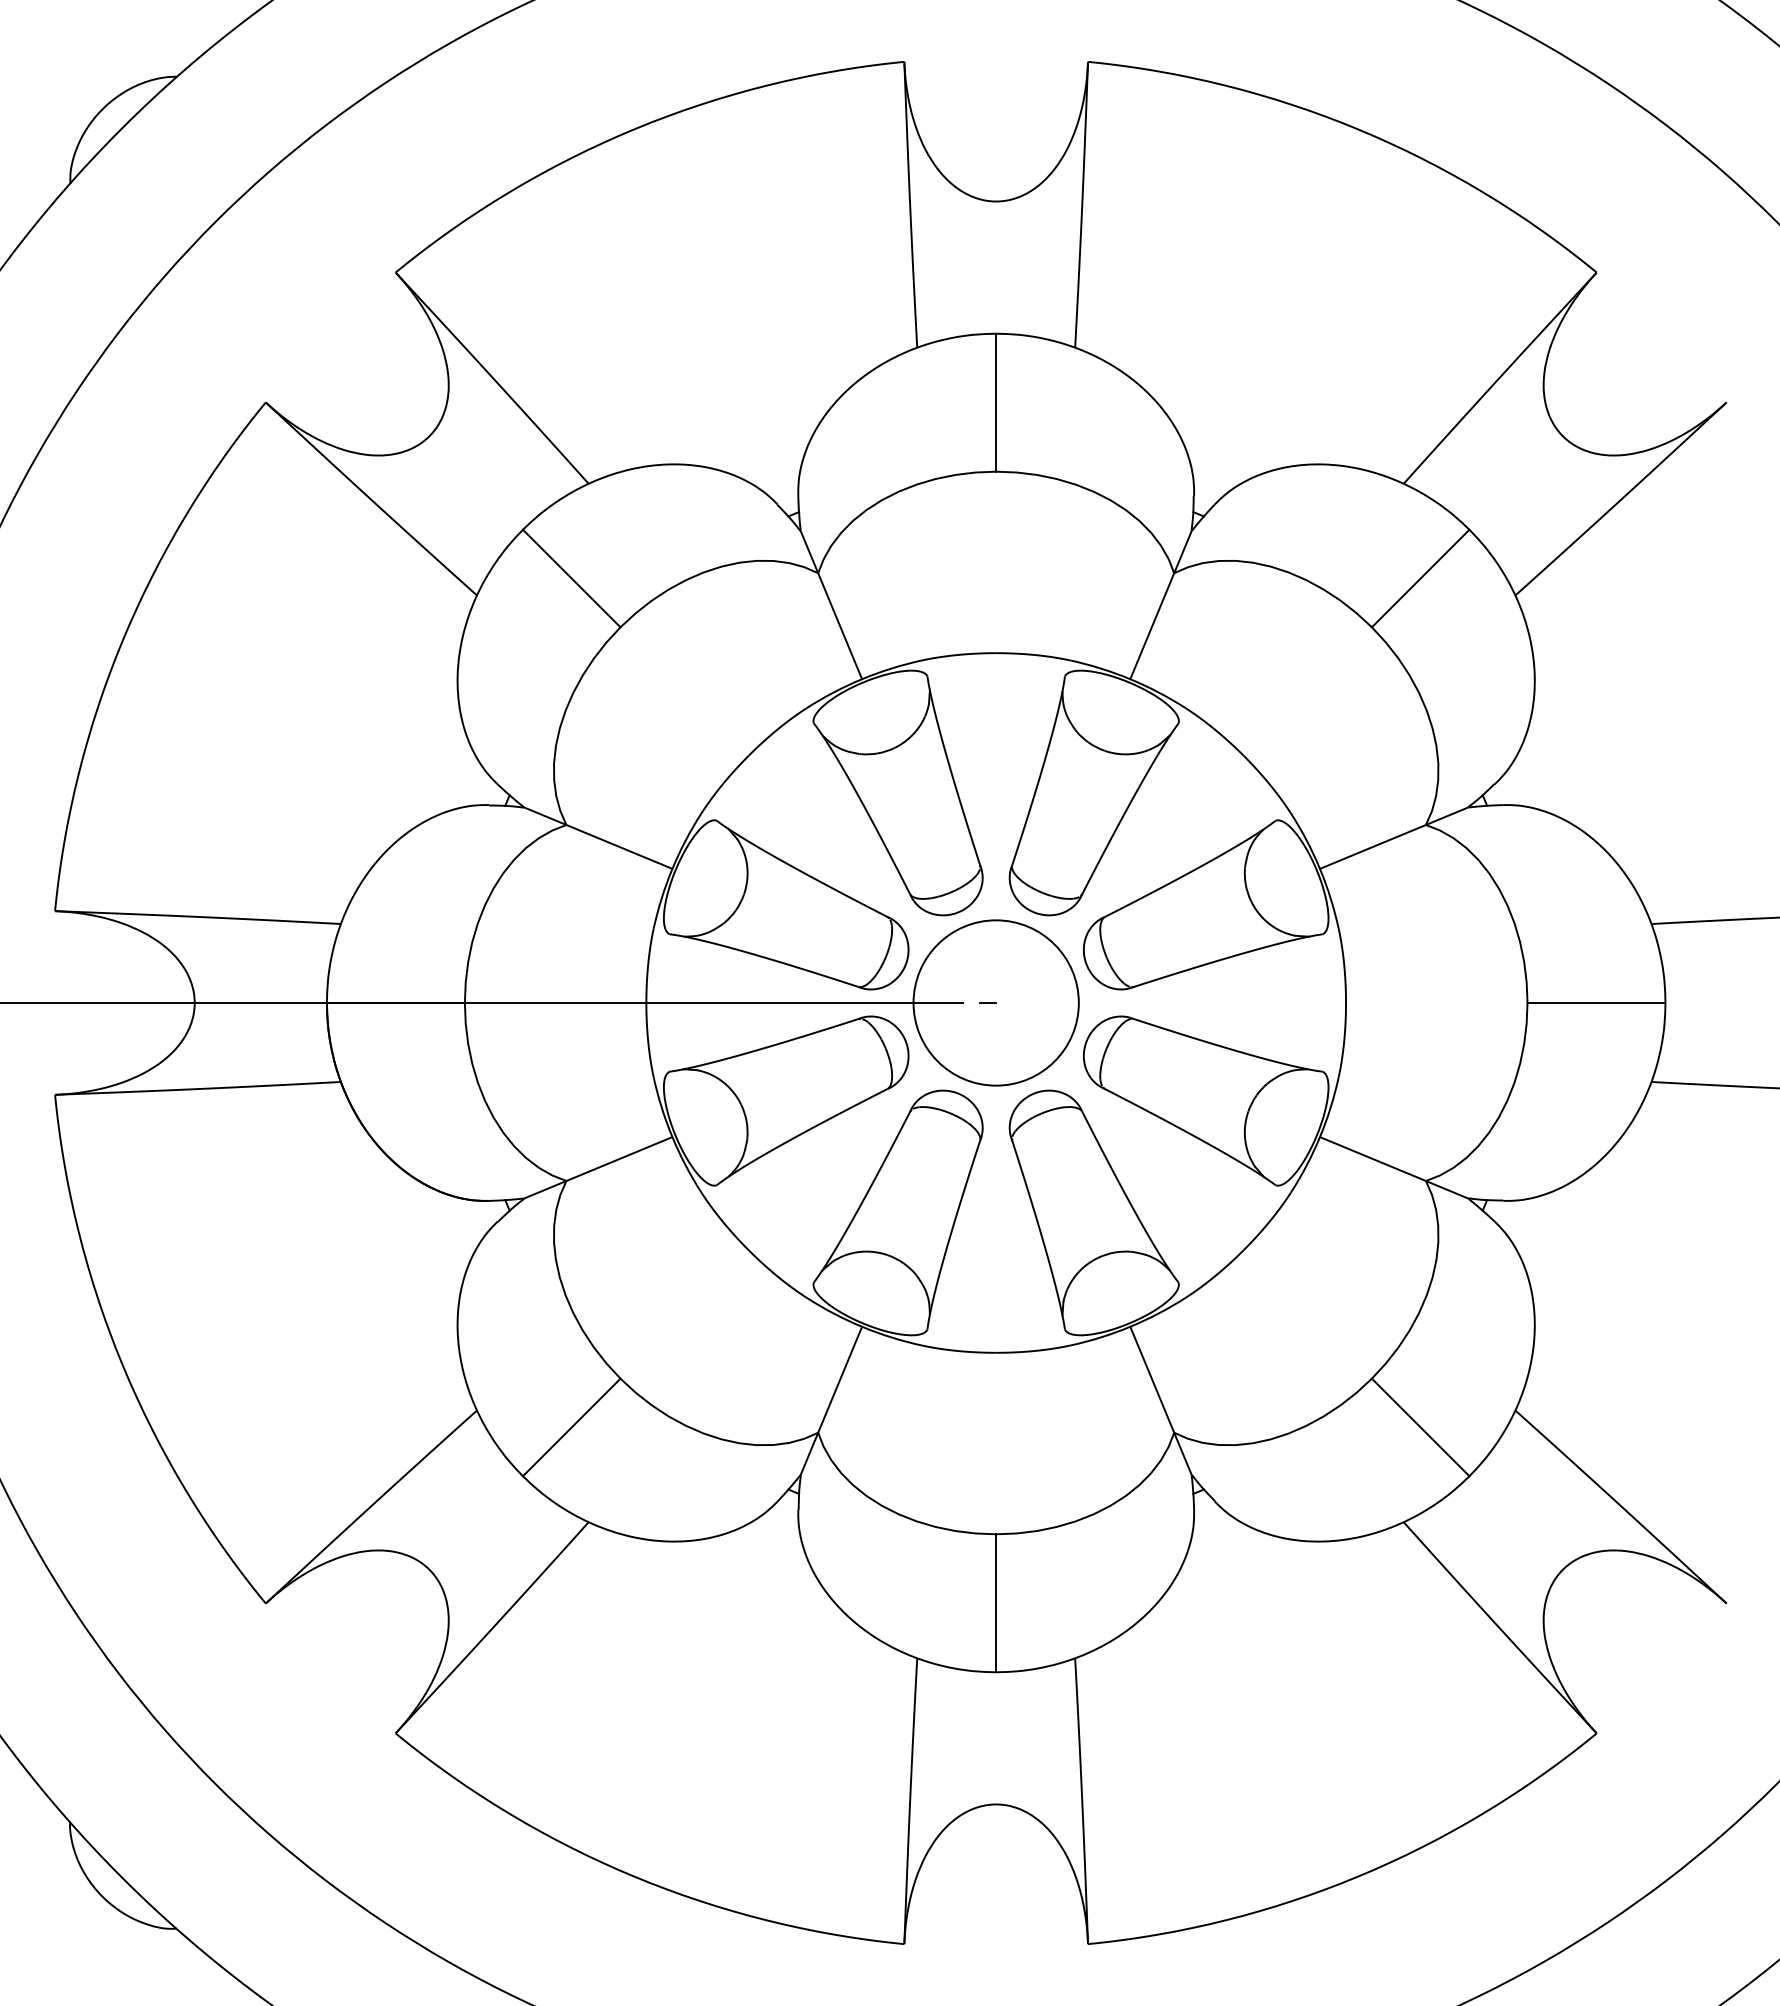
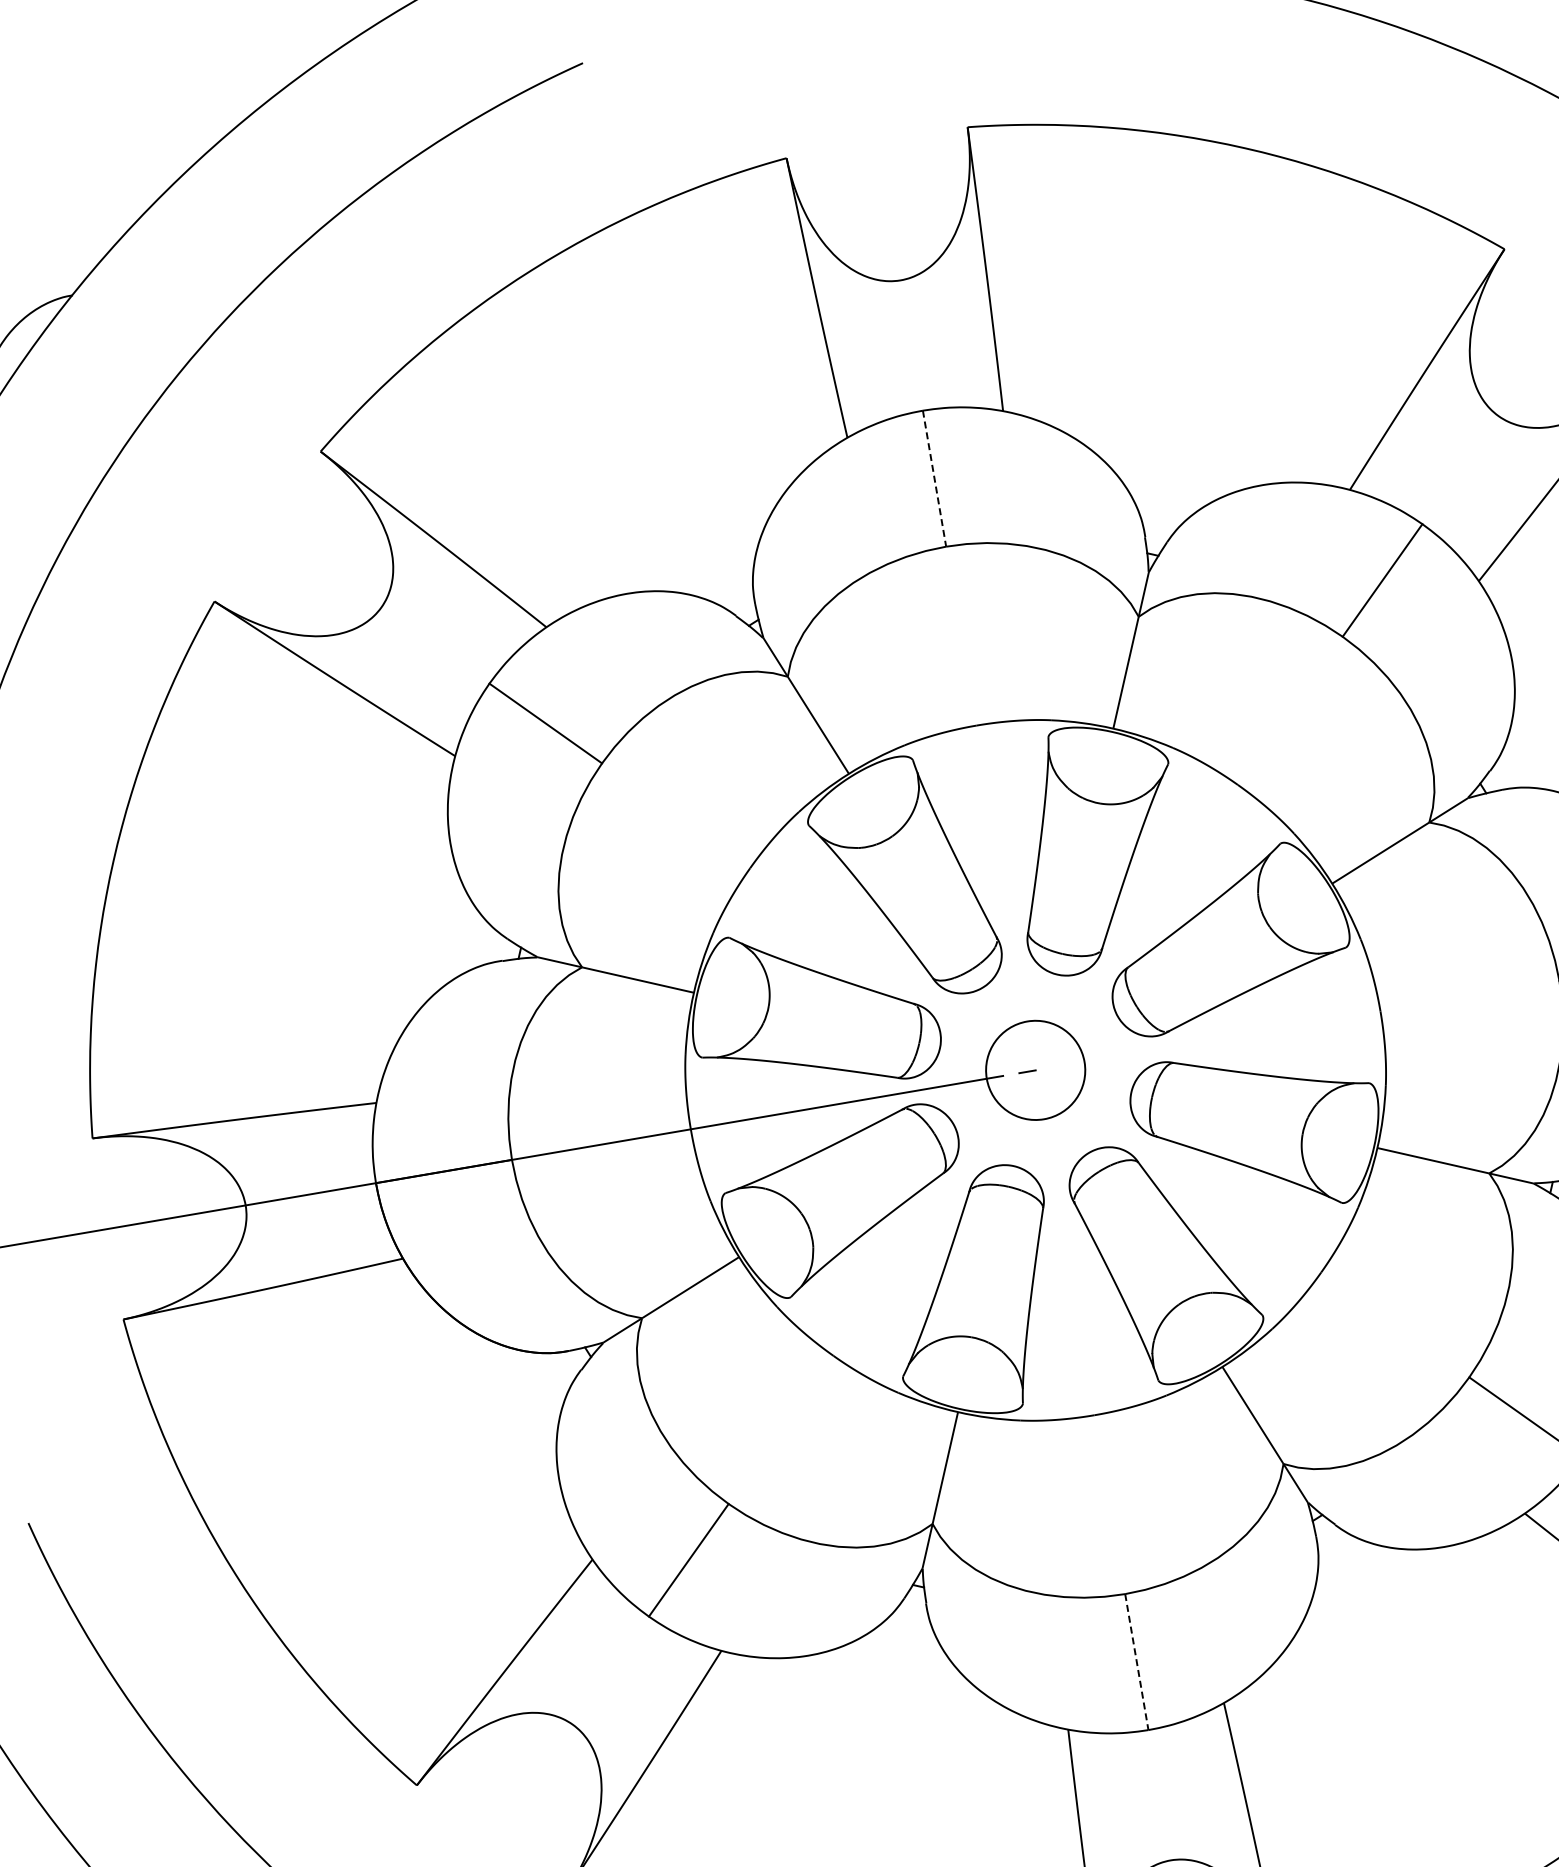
line: (996, 402) -> (934, 478), solid -> dashed
circle: (995, 1002) -> (1034, 1070), size x0.6
line: (996, 1603) -> (1137, 1662), solid -> dashed

